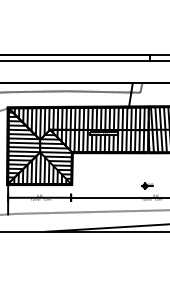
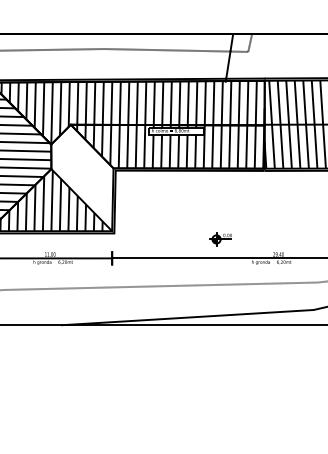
hatch: (55, 156) -> (81, 177), removed
part: (147, 185) -> (221, 238), moved

